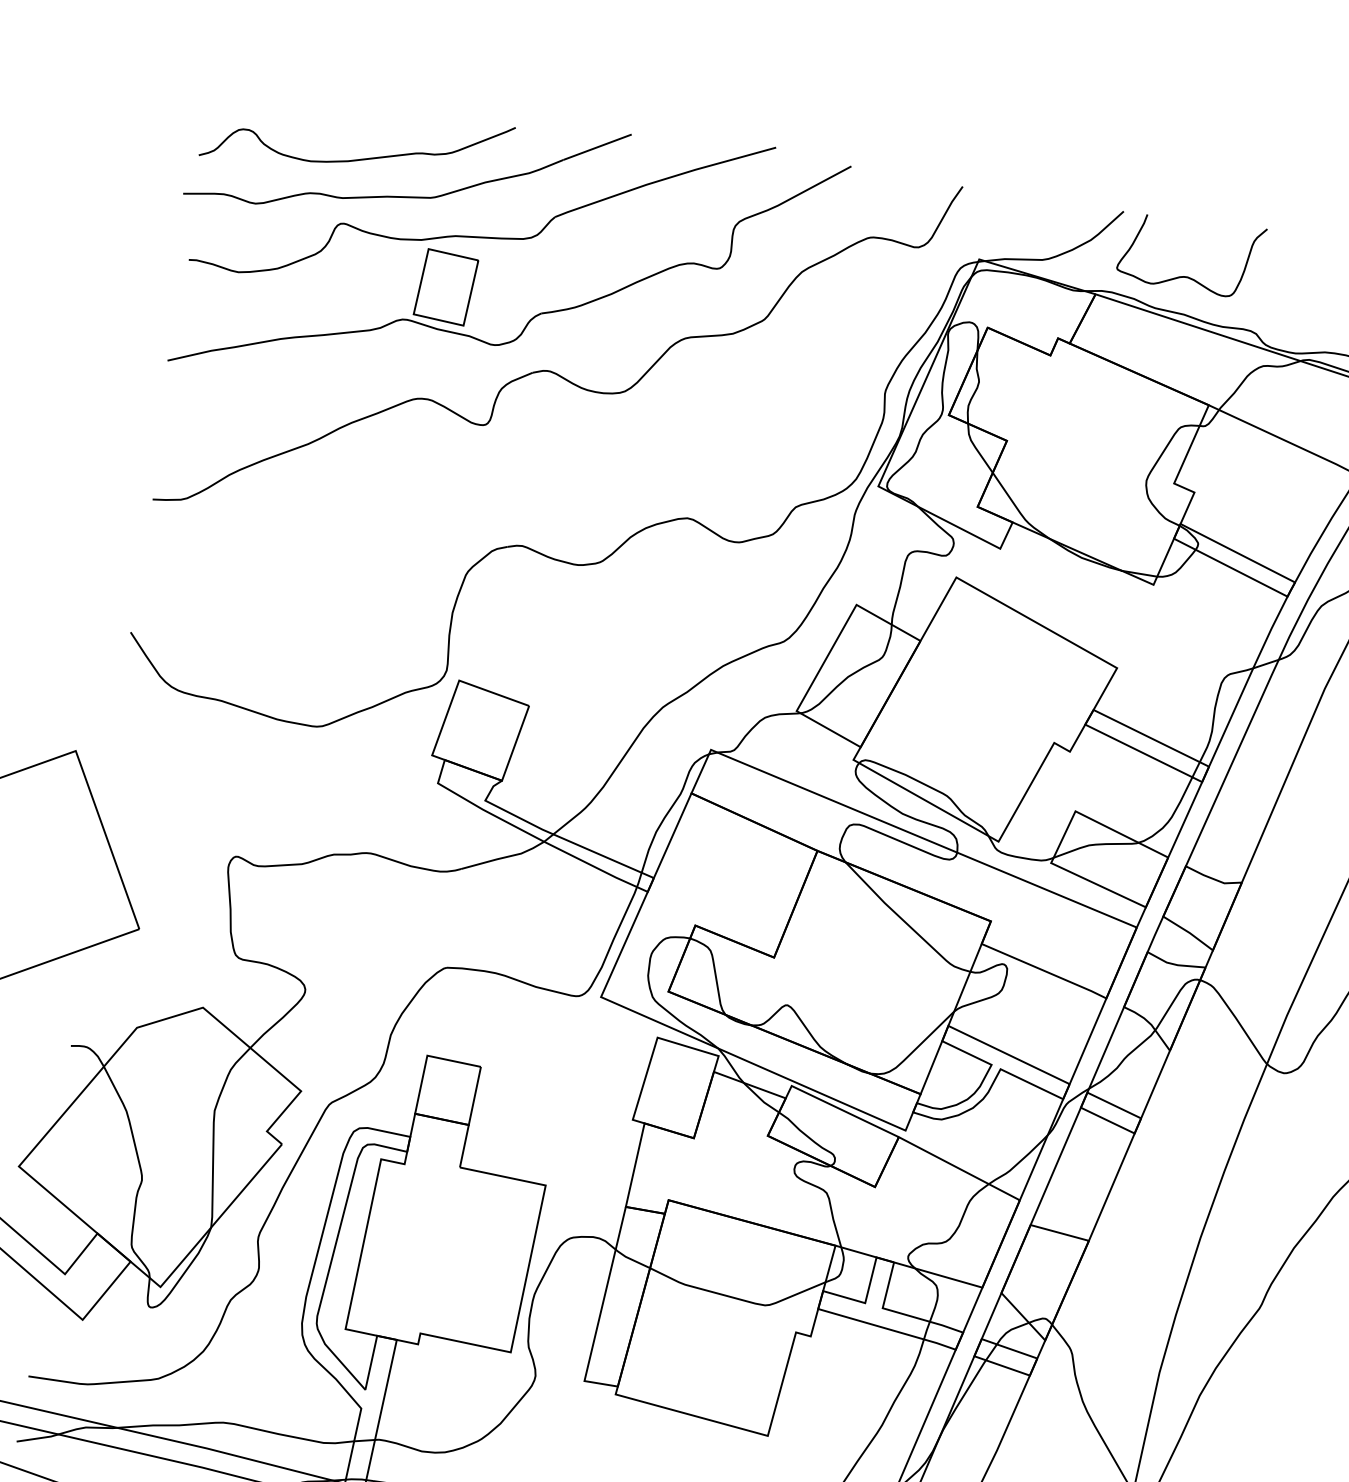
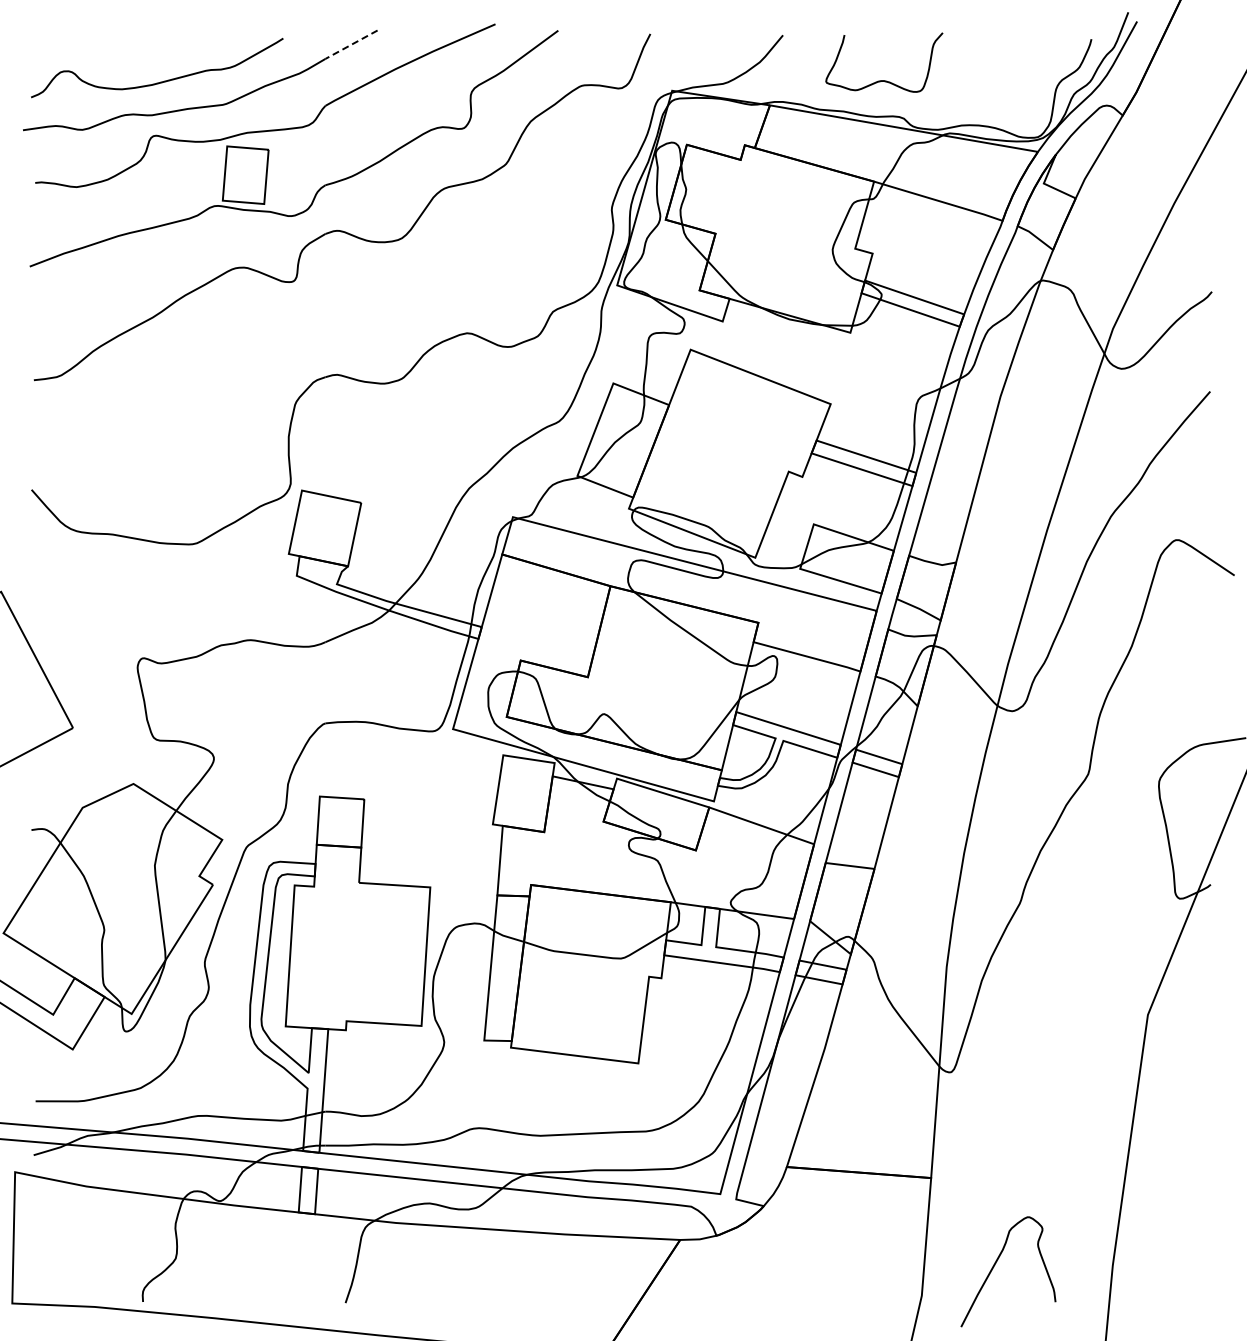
line: (597, 146) -> (351, 44), solid -> dashed
curve: (1188, 276) -> (884, 80), moved

